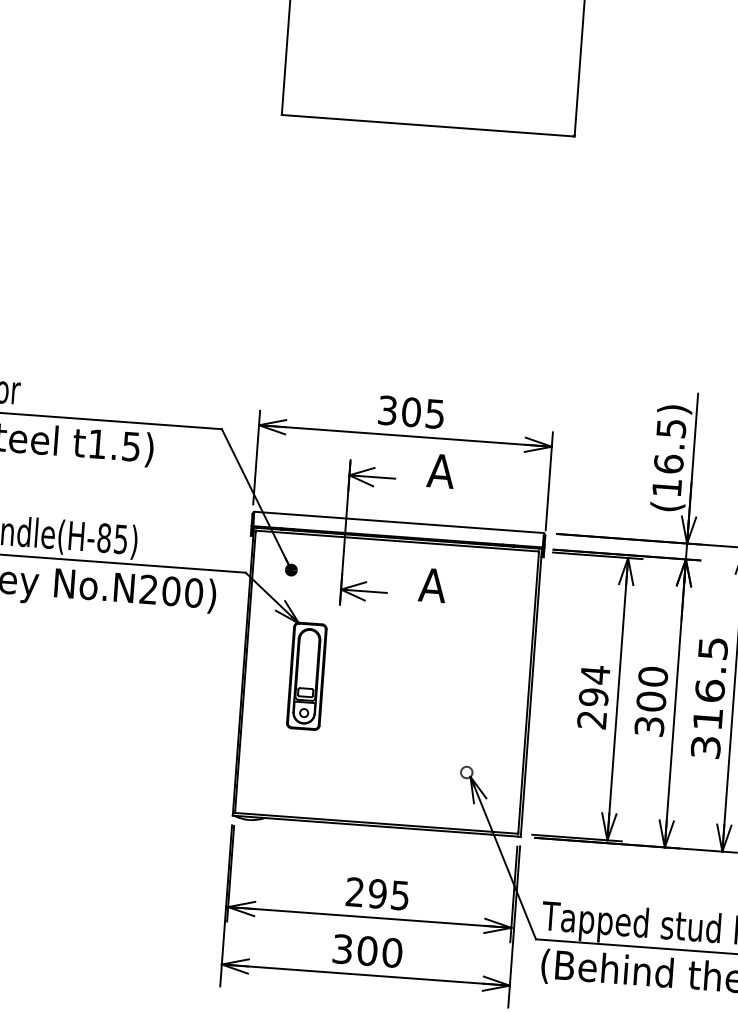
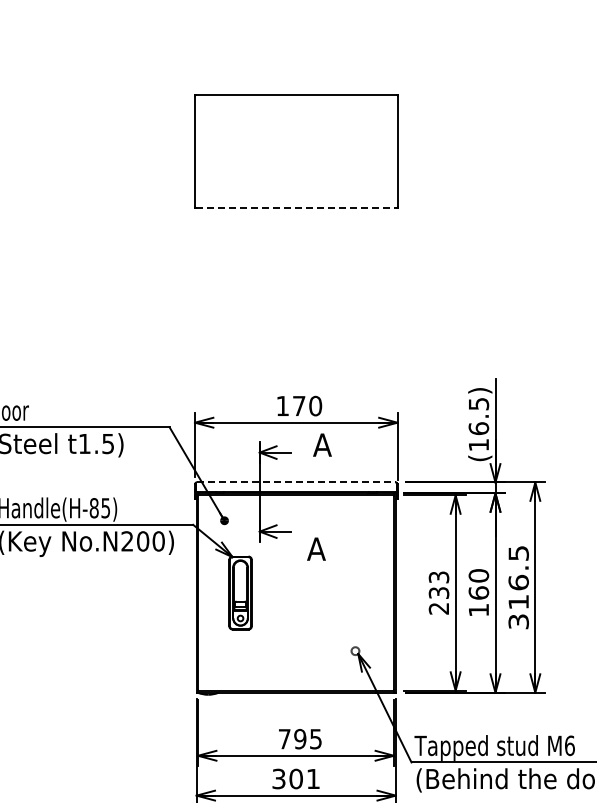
line: (428, 126) -> (296, 208), solid -> dashed
text: (411, 411) -> (299, 405), 305 -> 170
line: (399, 522) -> (296, 482), solid -> dashed
text: (432, 584) -> (316, 548), moved
text: (593, 686) -> (438, 585), 294 -> 233
text: (649, 713) -> (478, 601), 300 -> 160
text: (354, 891) -> (284, 738), 295 -> 795
text: (392, 952) -> (313, 778), 300 -> 301

